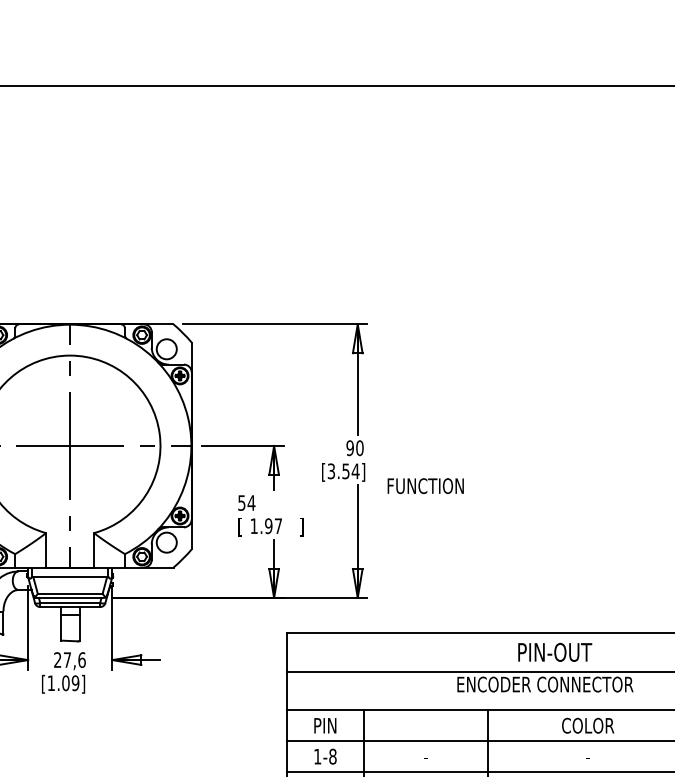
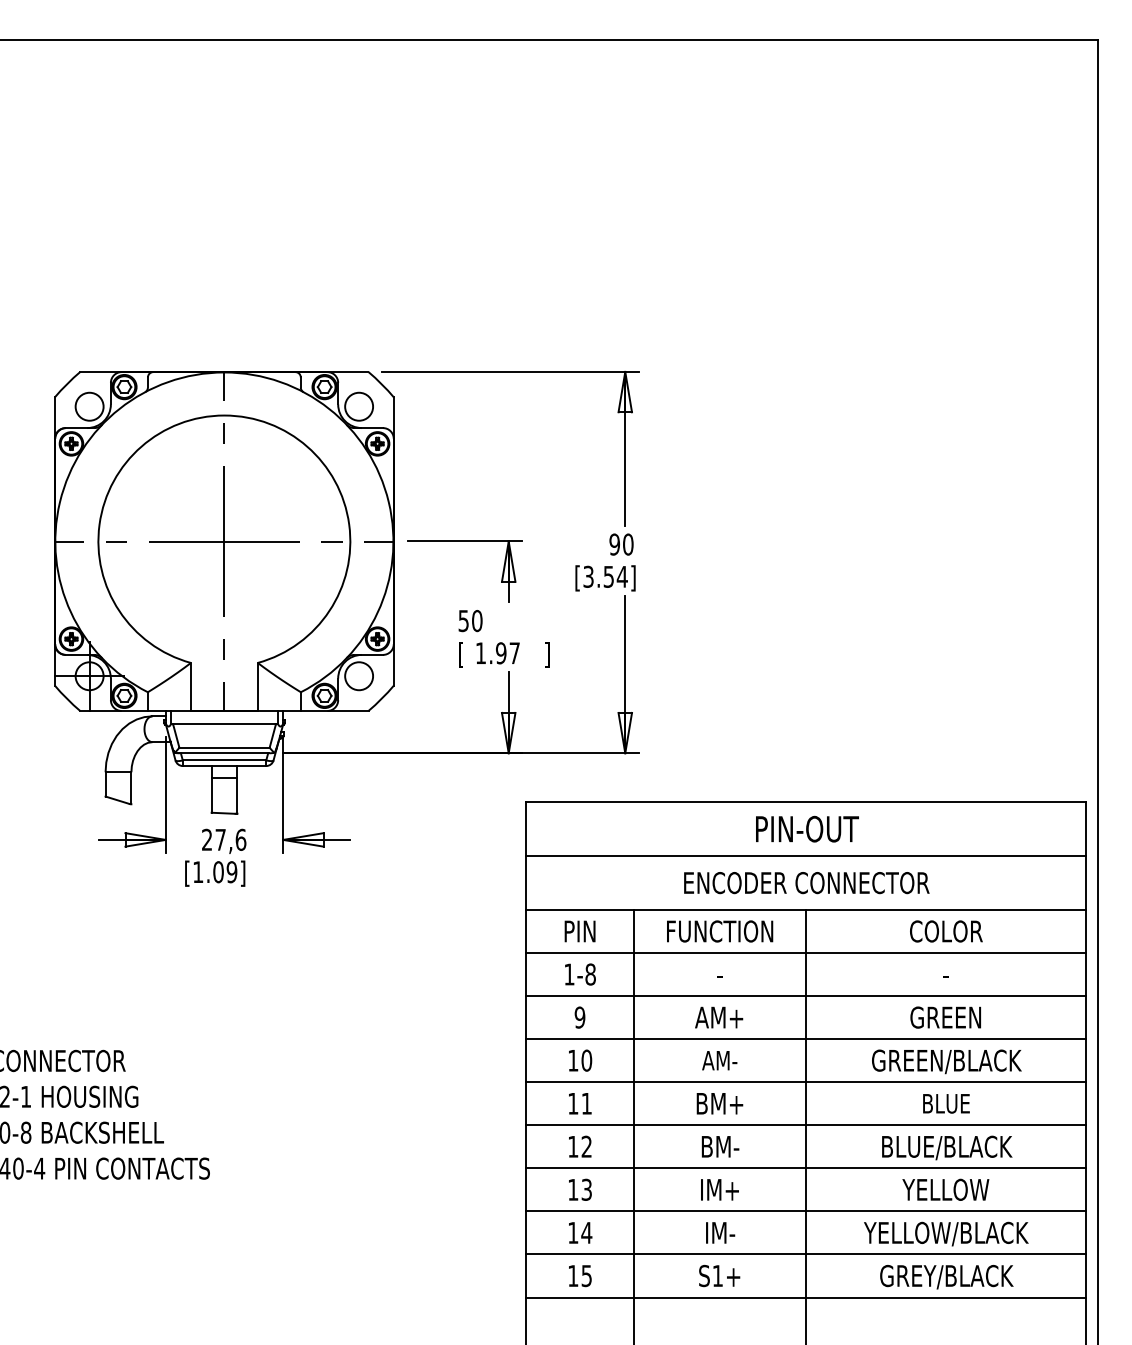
text: (426, 486) -> (720, 931), moved
text: (251, 502) -> (476, 620), 54 -> 50
text: (555, 651) -> (807, 828), moved
text: (545, 684) -> (806, 883), moved

